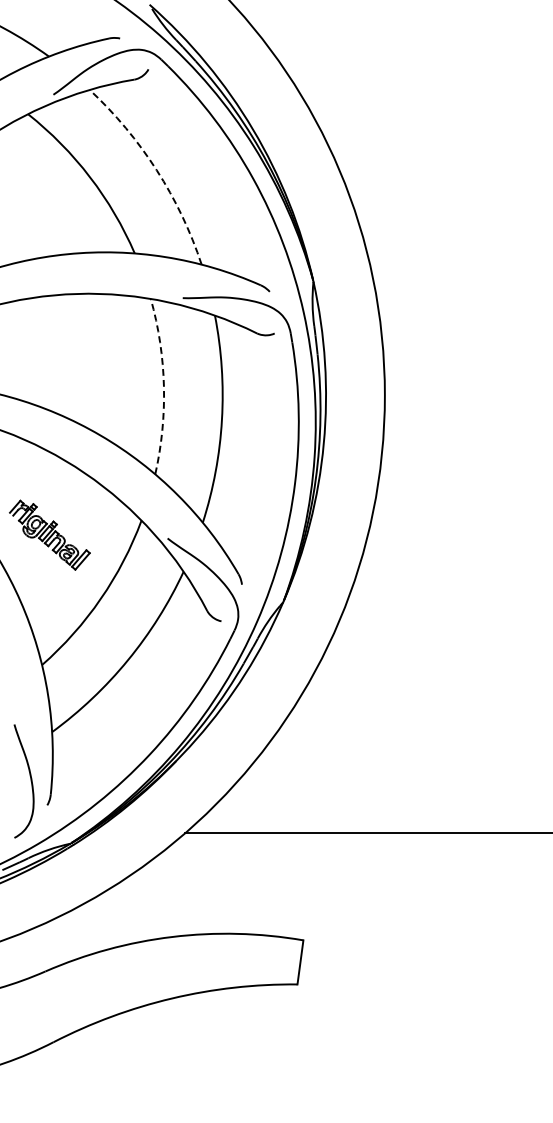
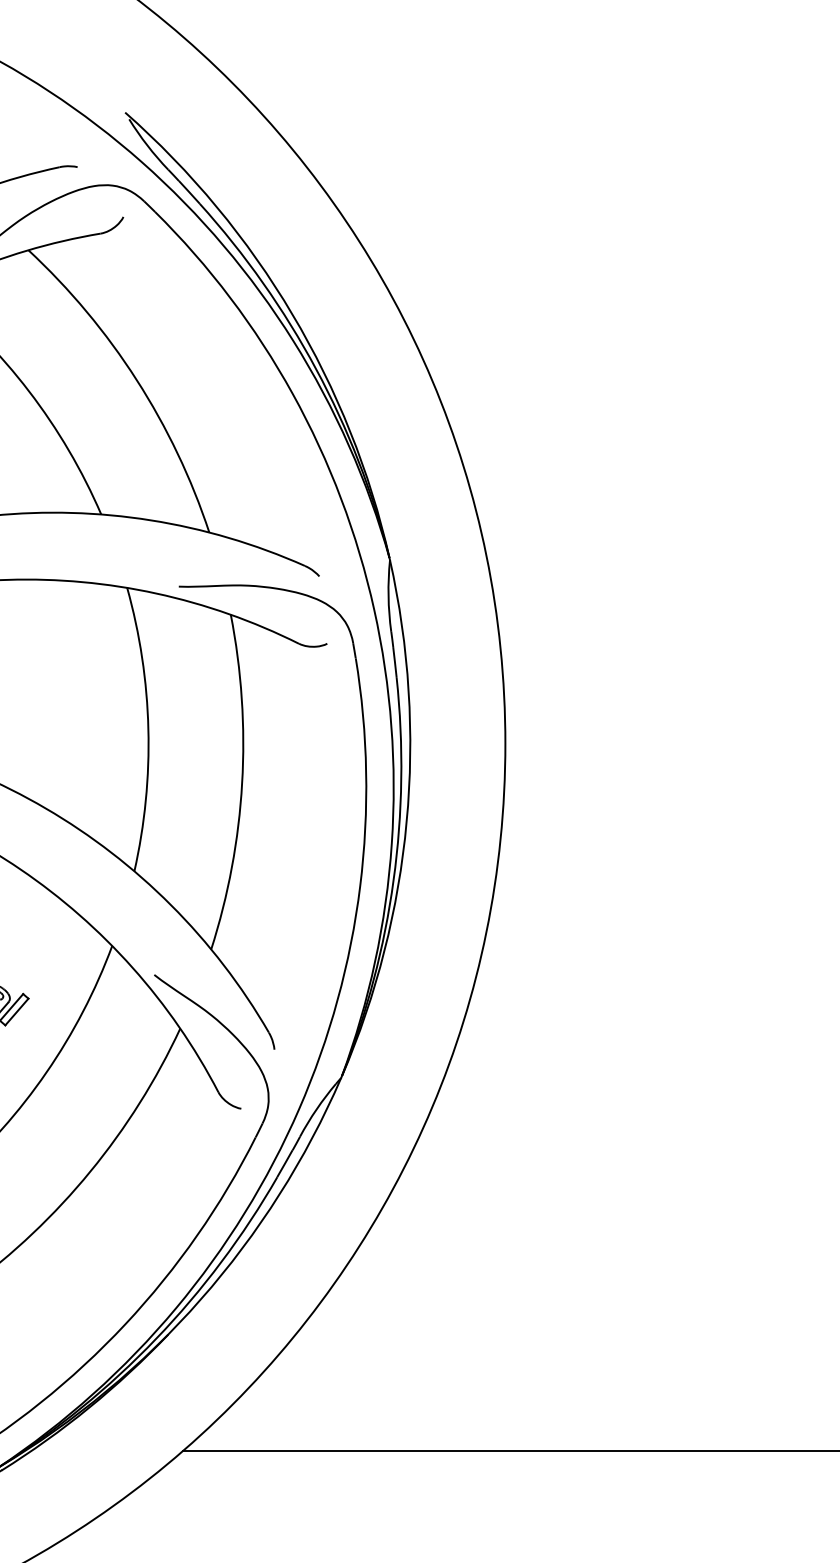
arc: (156, 170) -> (136, 380), dashed -> solid
arc: (163, 386) -> (147, 729), dashed -> solid

